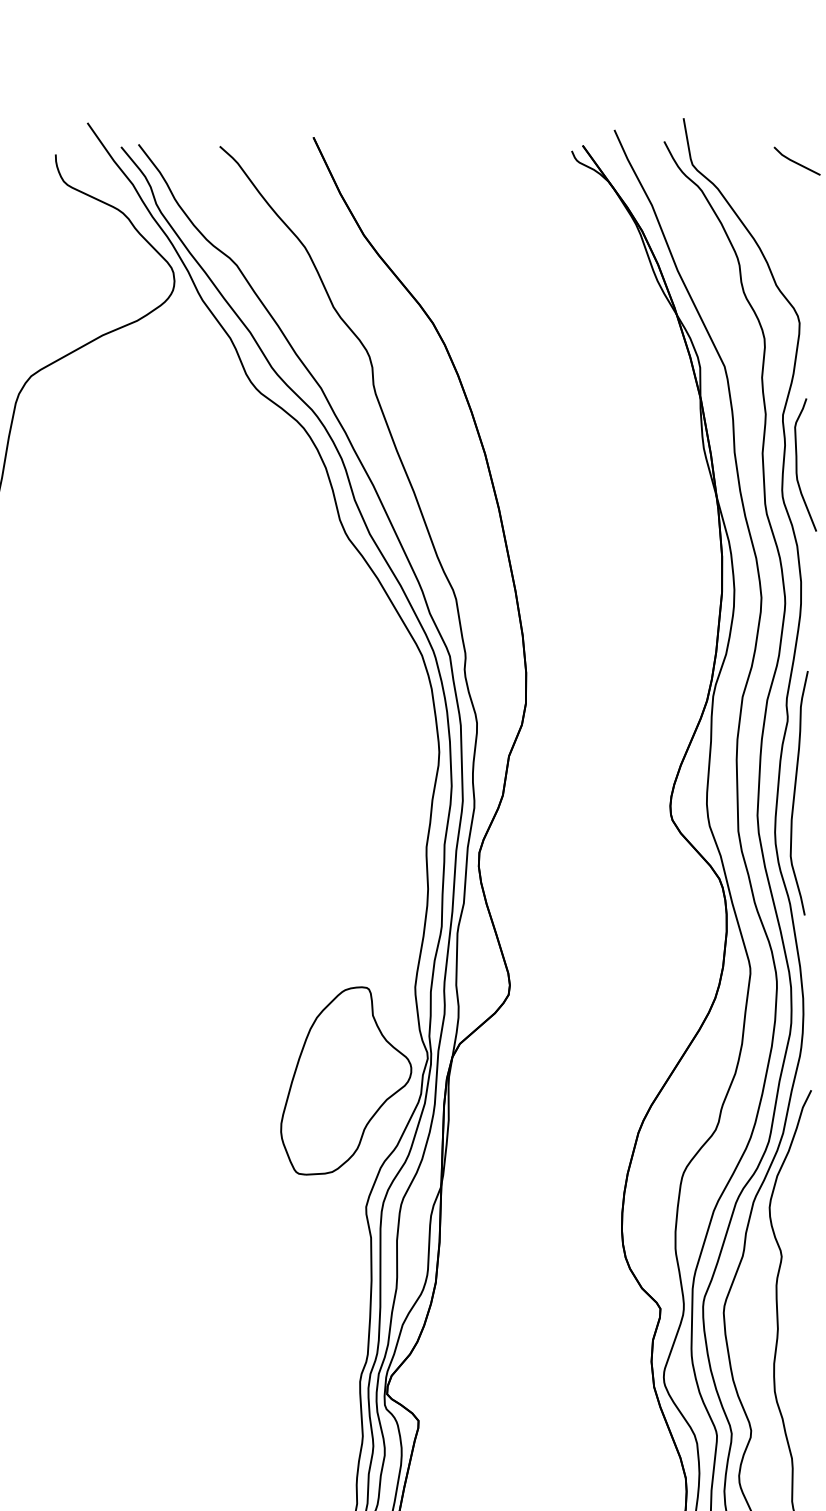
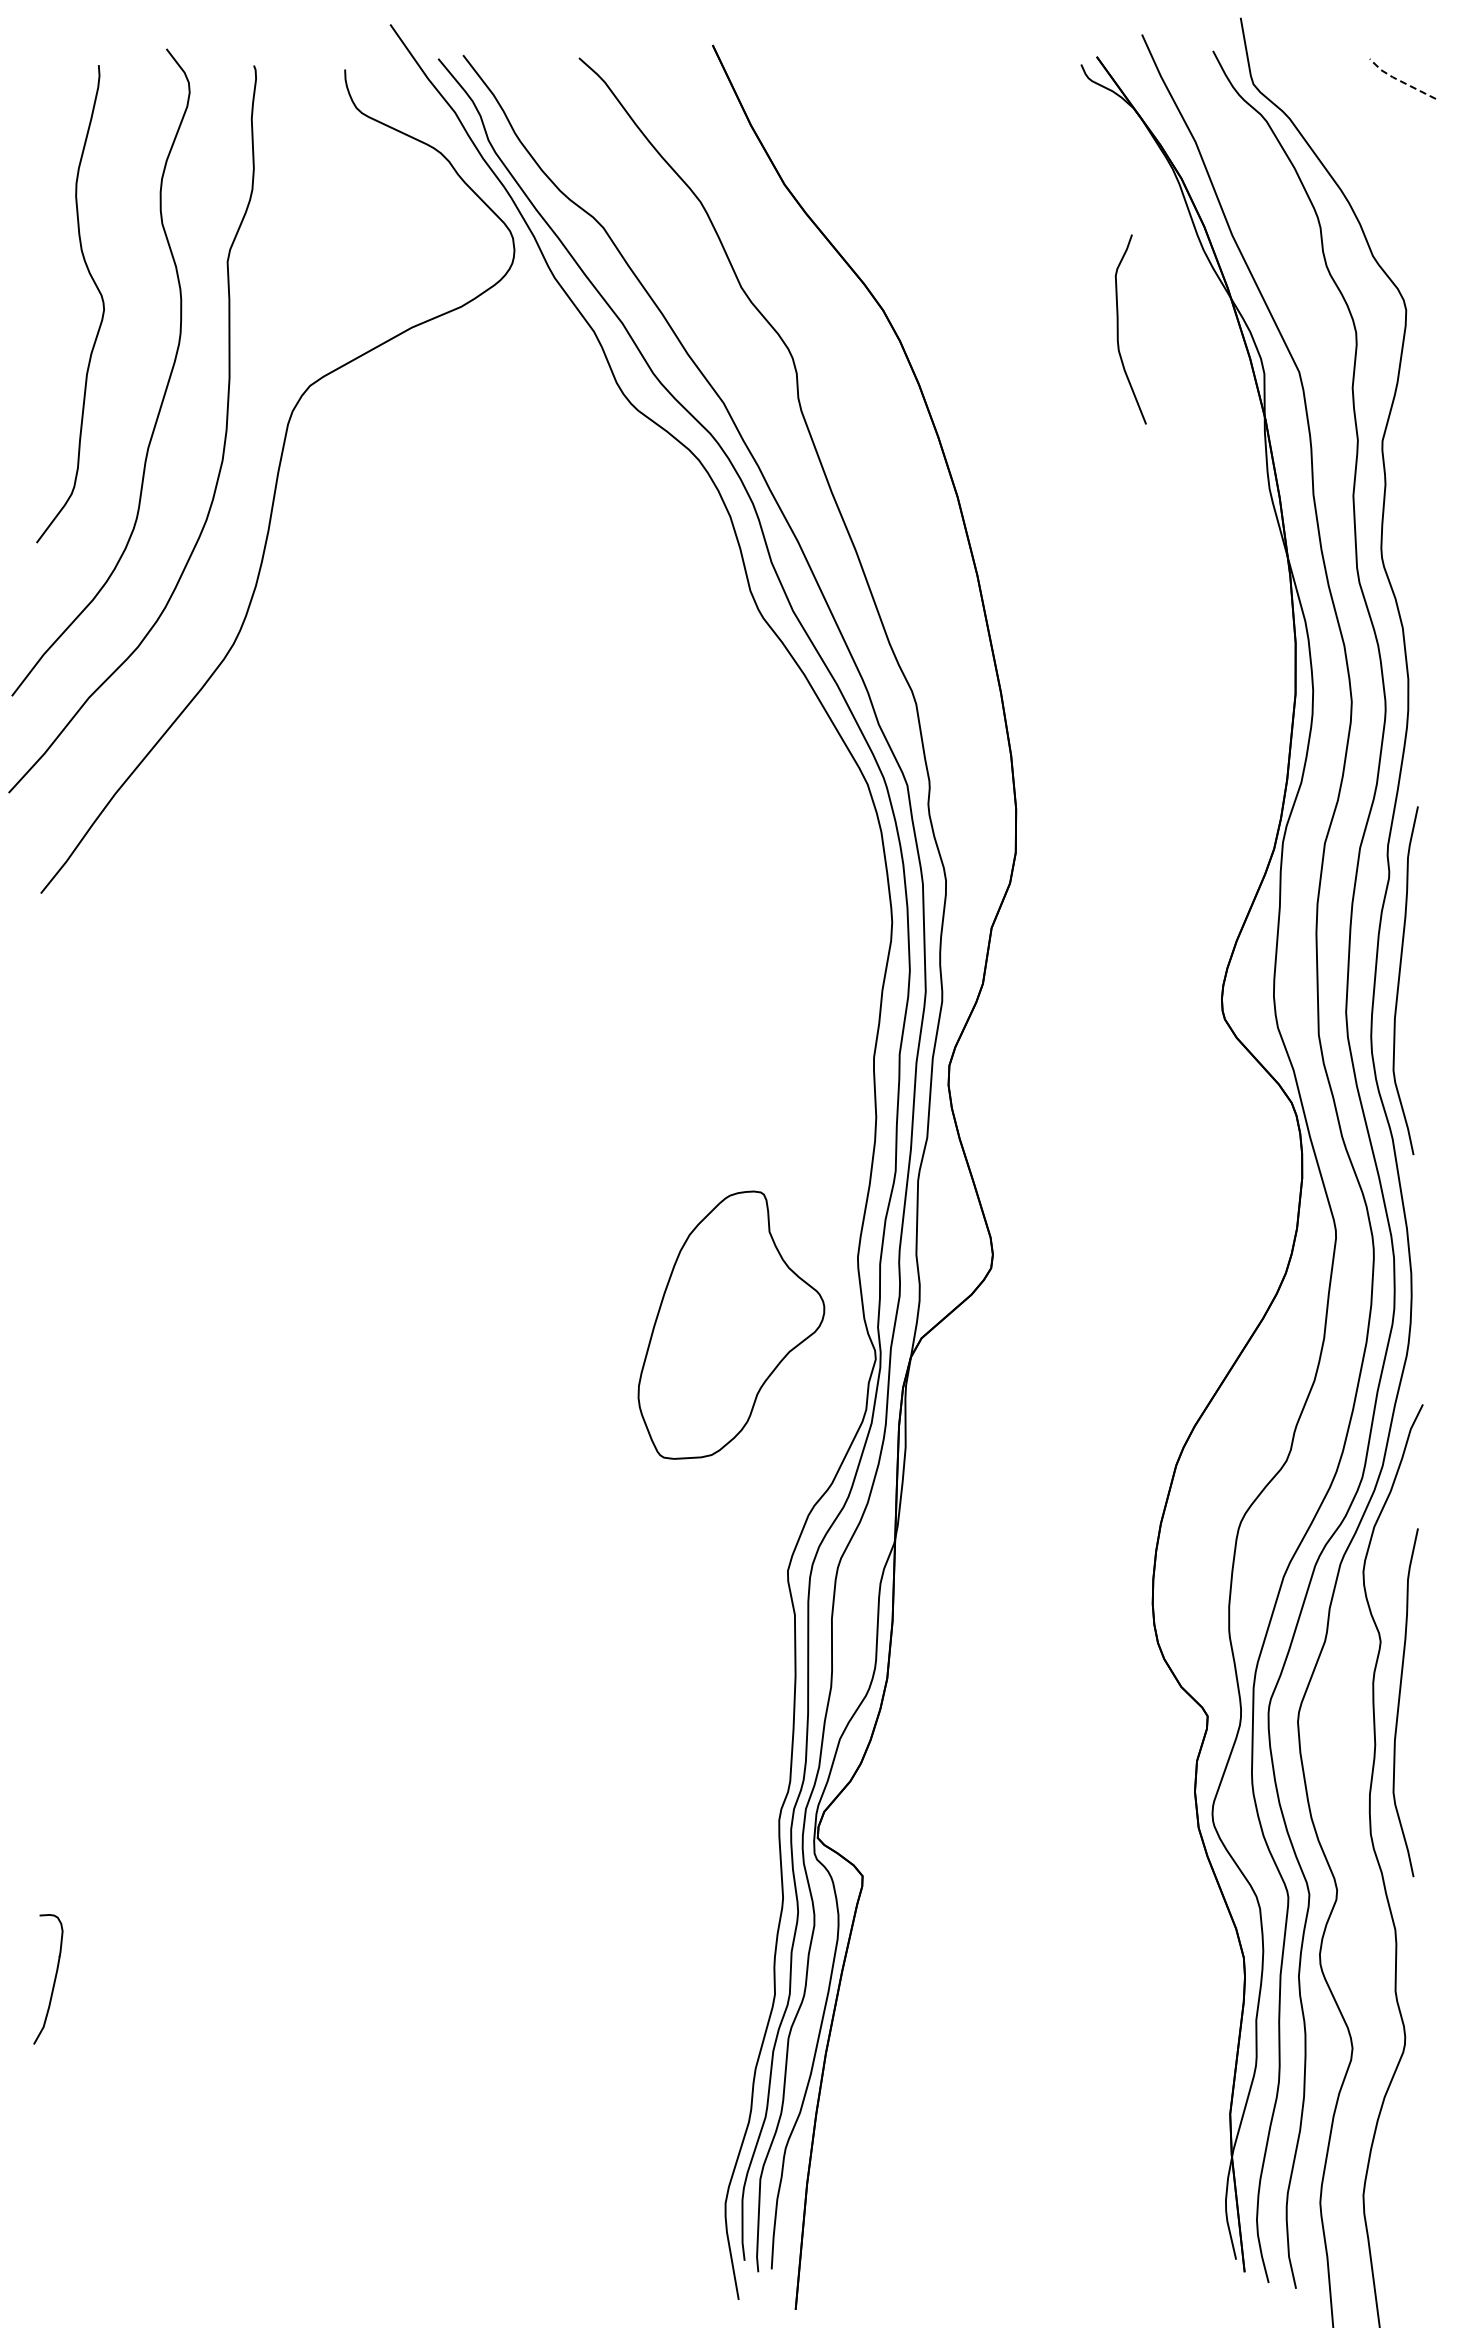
line: (794, 162) -> (1399, 80), solid -> dashed
curve: (797, 464) -> (1118, 329), moved
part: (346, 1080) -> (731, 1324), moved
curve: (795, 1297) -> (1400, 1699), added

